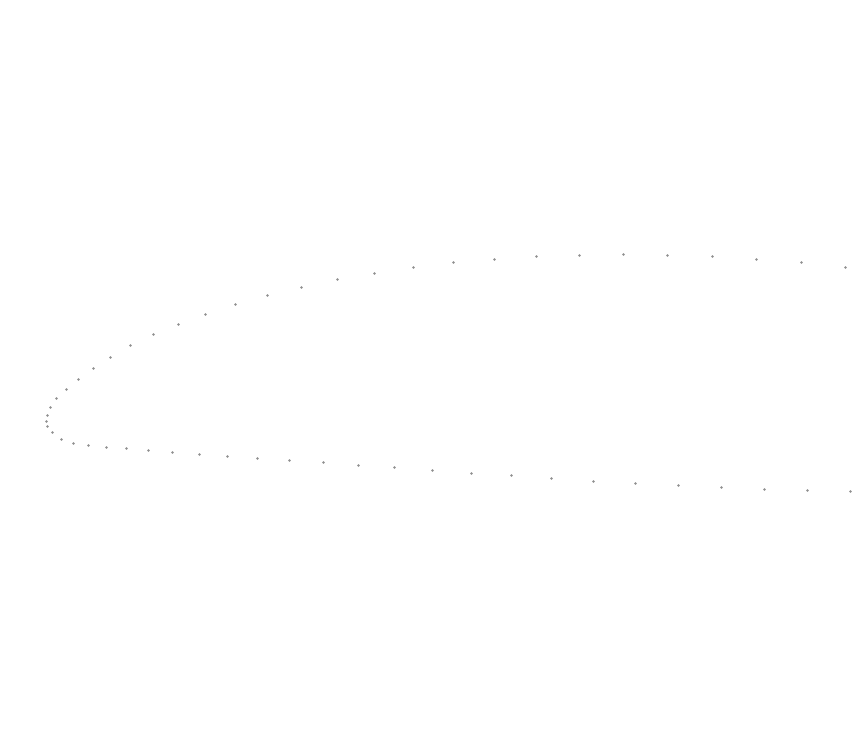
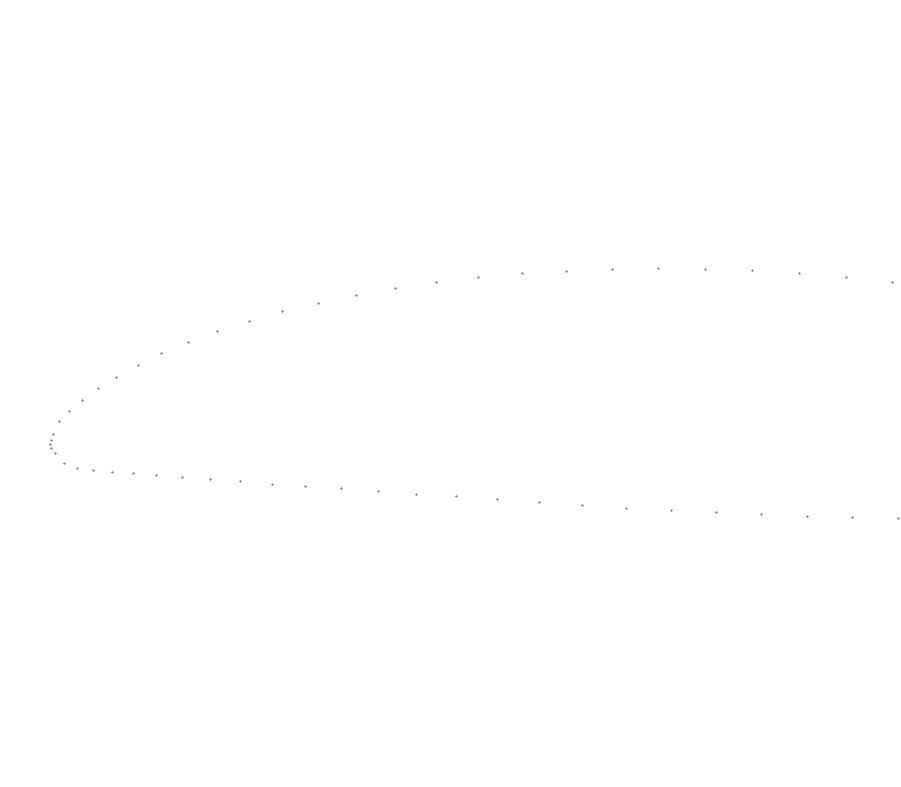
part: (49, 419) -> (52, 443), size x0.7

